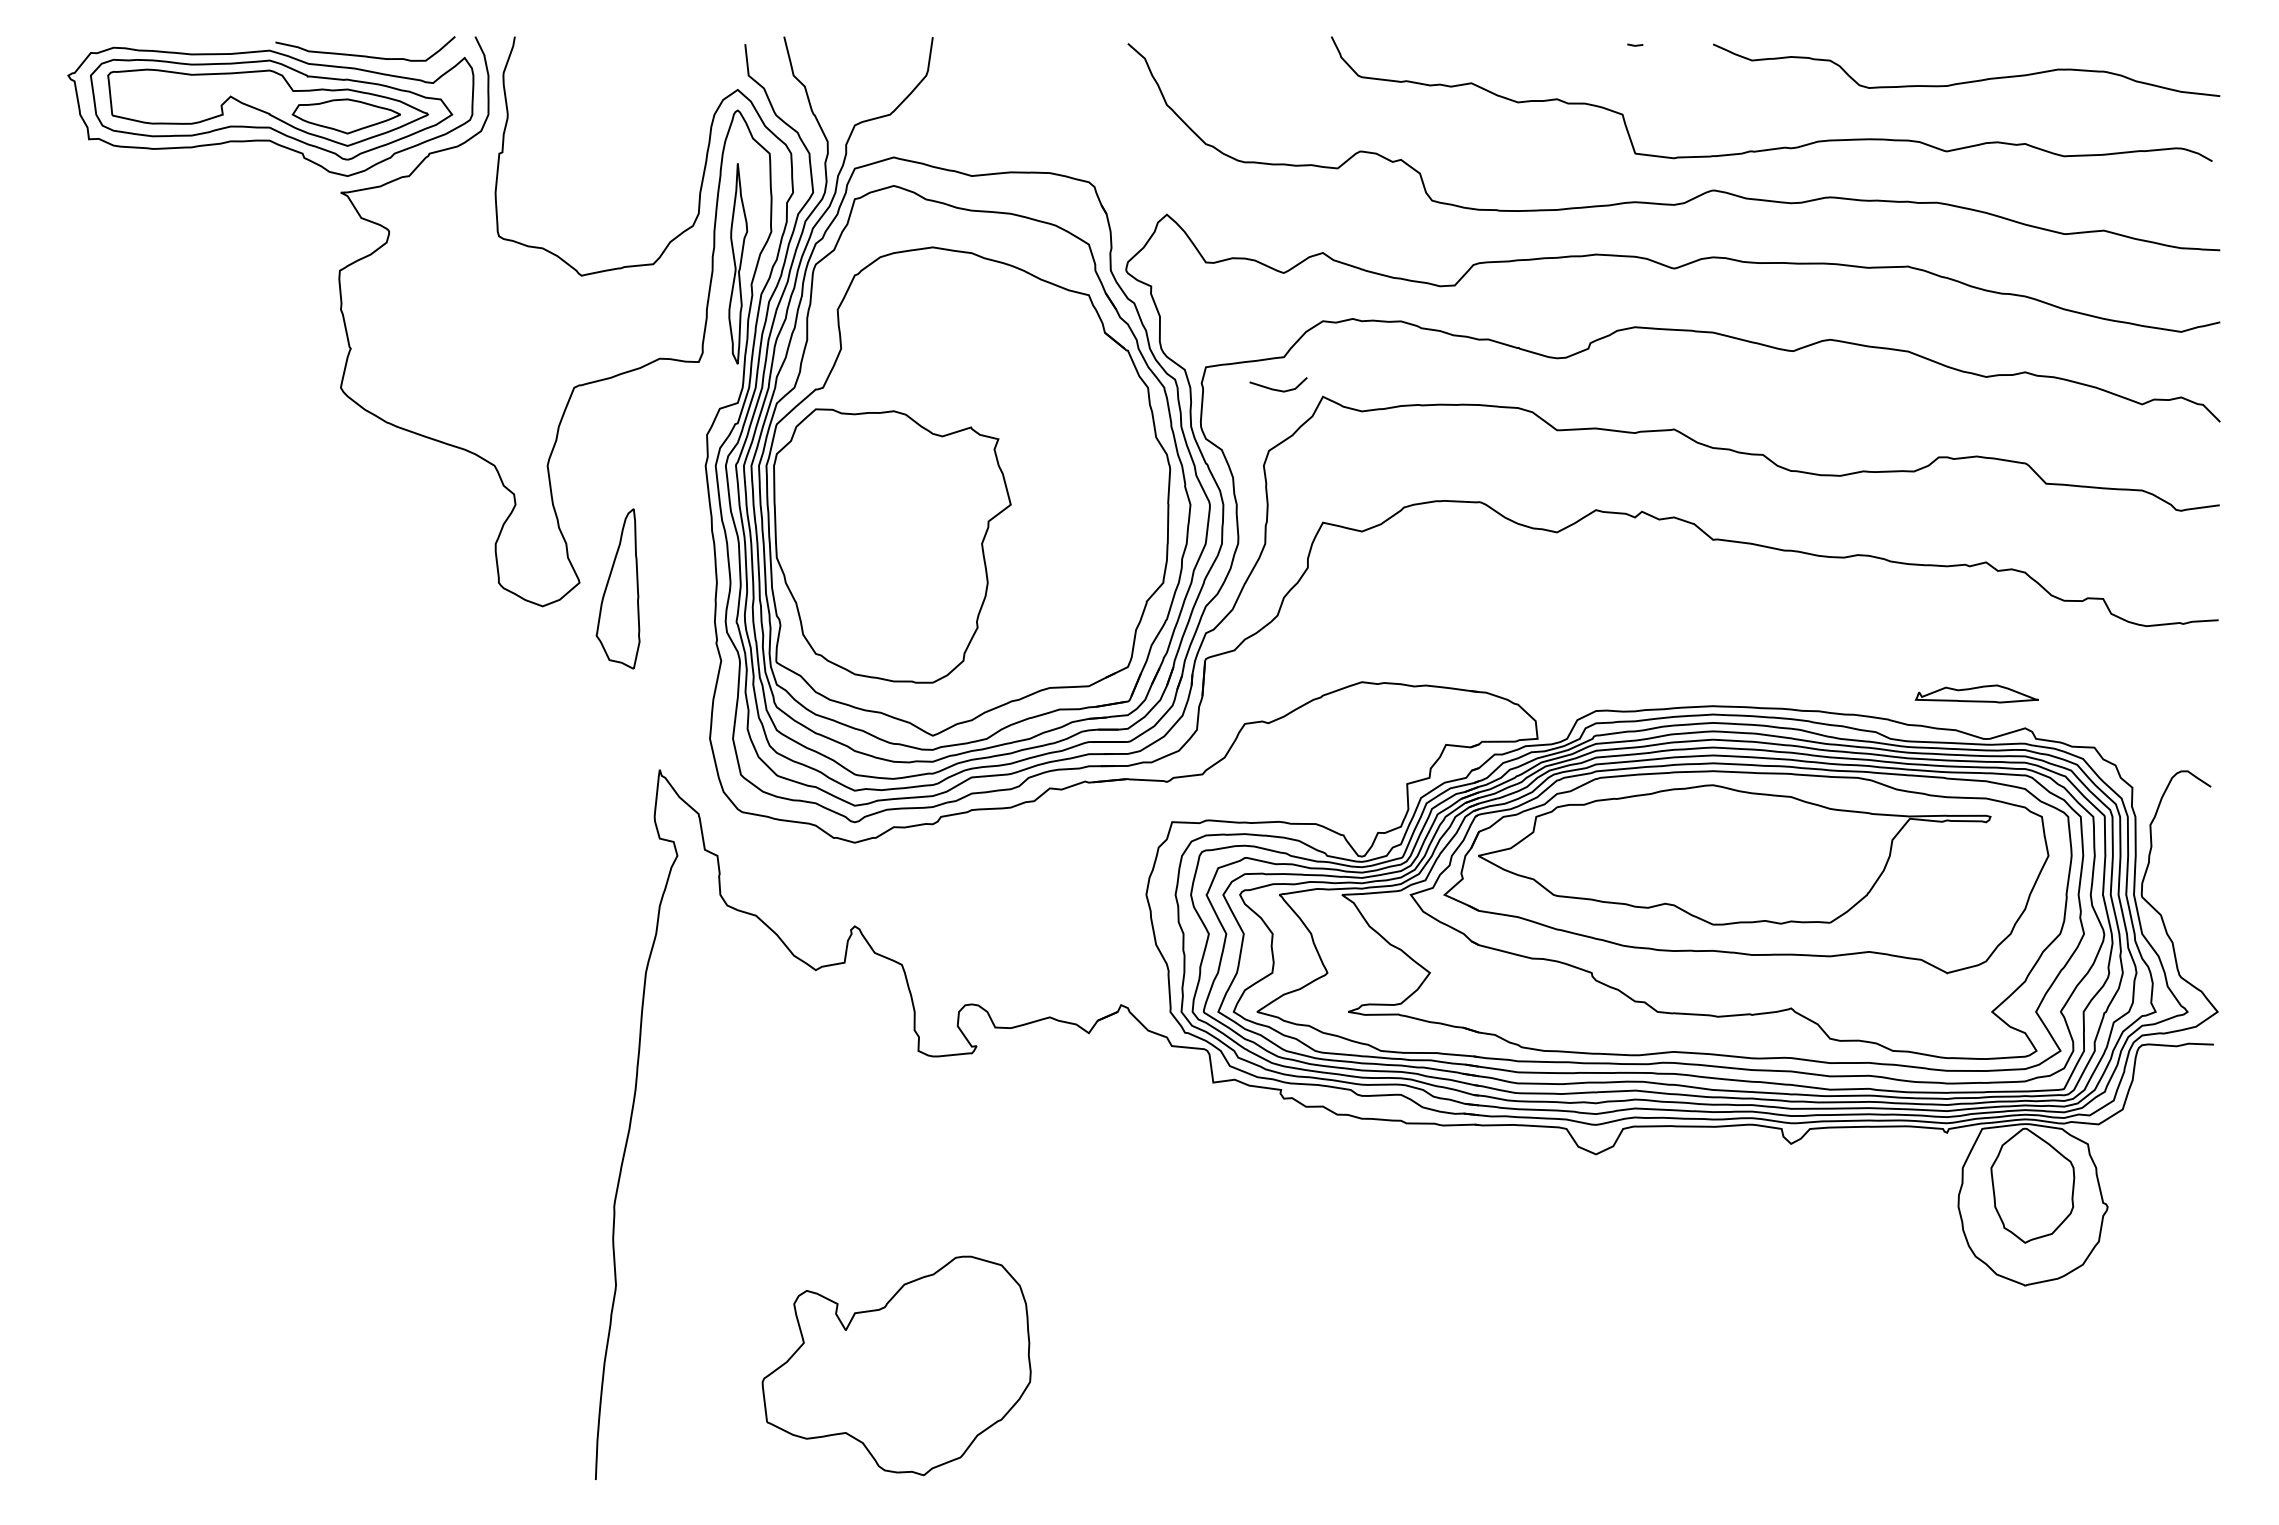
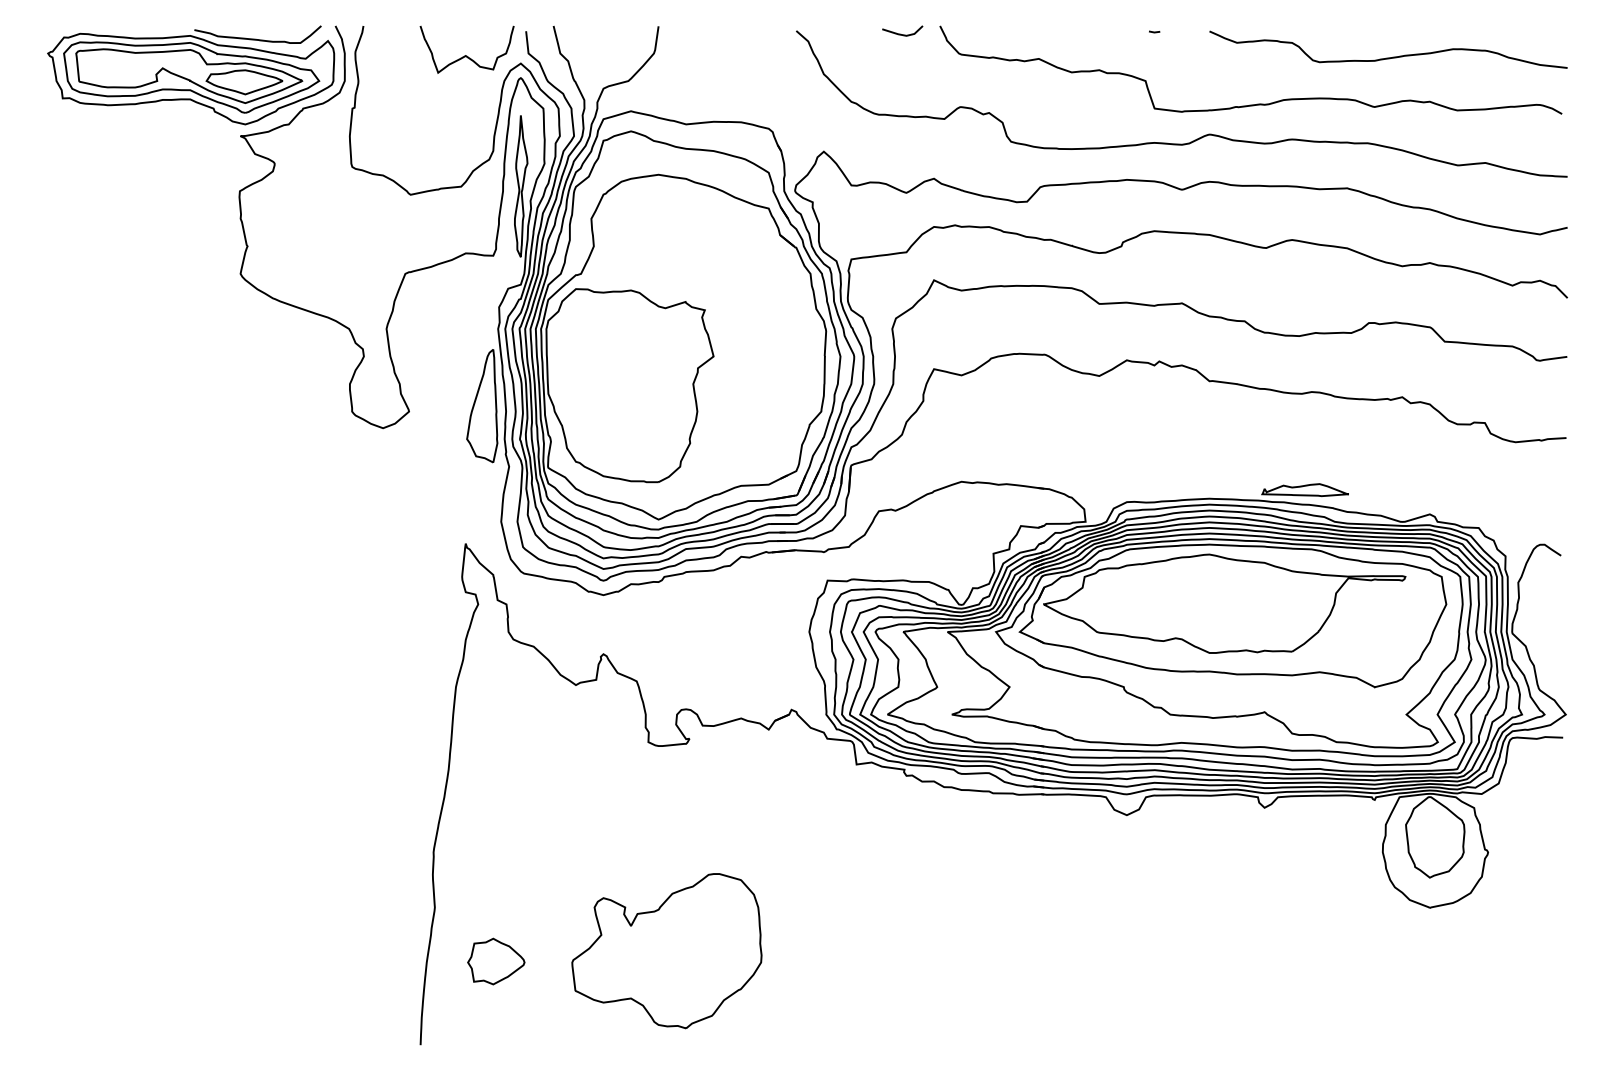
curve: (660, 78) -> (466, 55), added
line: (1278, 389) -> (902, 34), moved
part: (617, 588) -> (481, 405), moved
part: (1976, 693) -> (1305, 489), moved
part: (702, 1361) -> (495, 961), added
part: (896, 1365) -> (666, 950), moved

